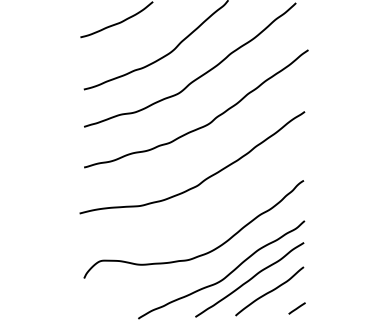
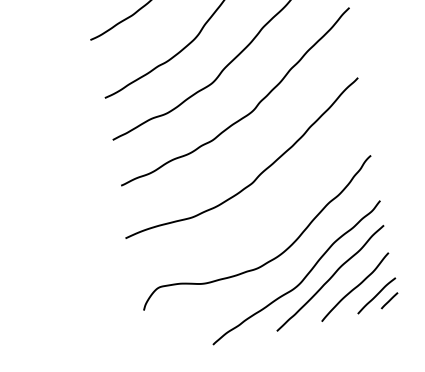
line: (286, 302) -> (376, 296), added

